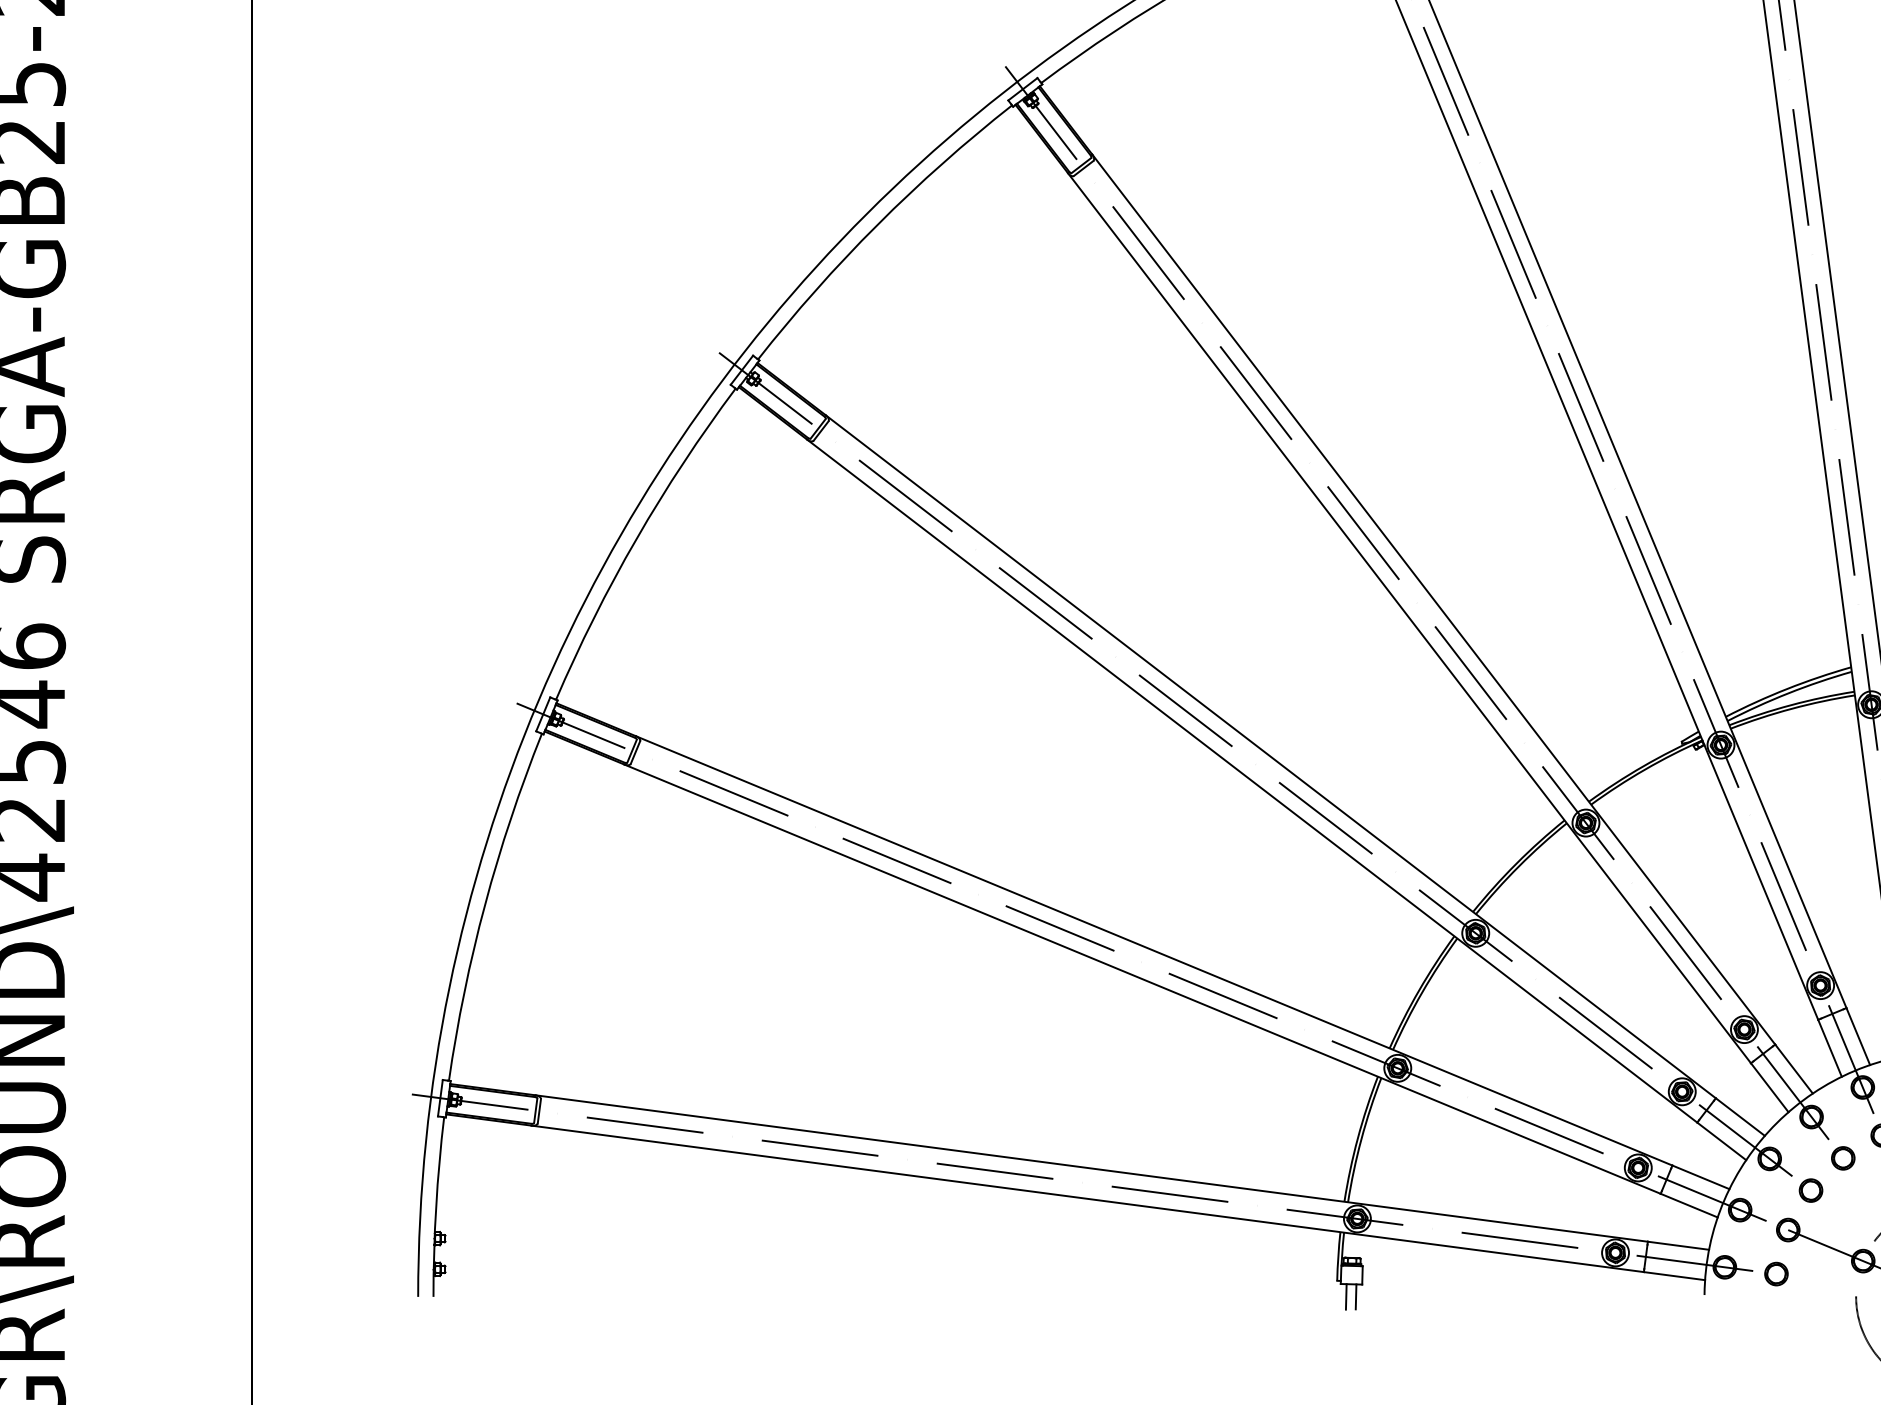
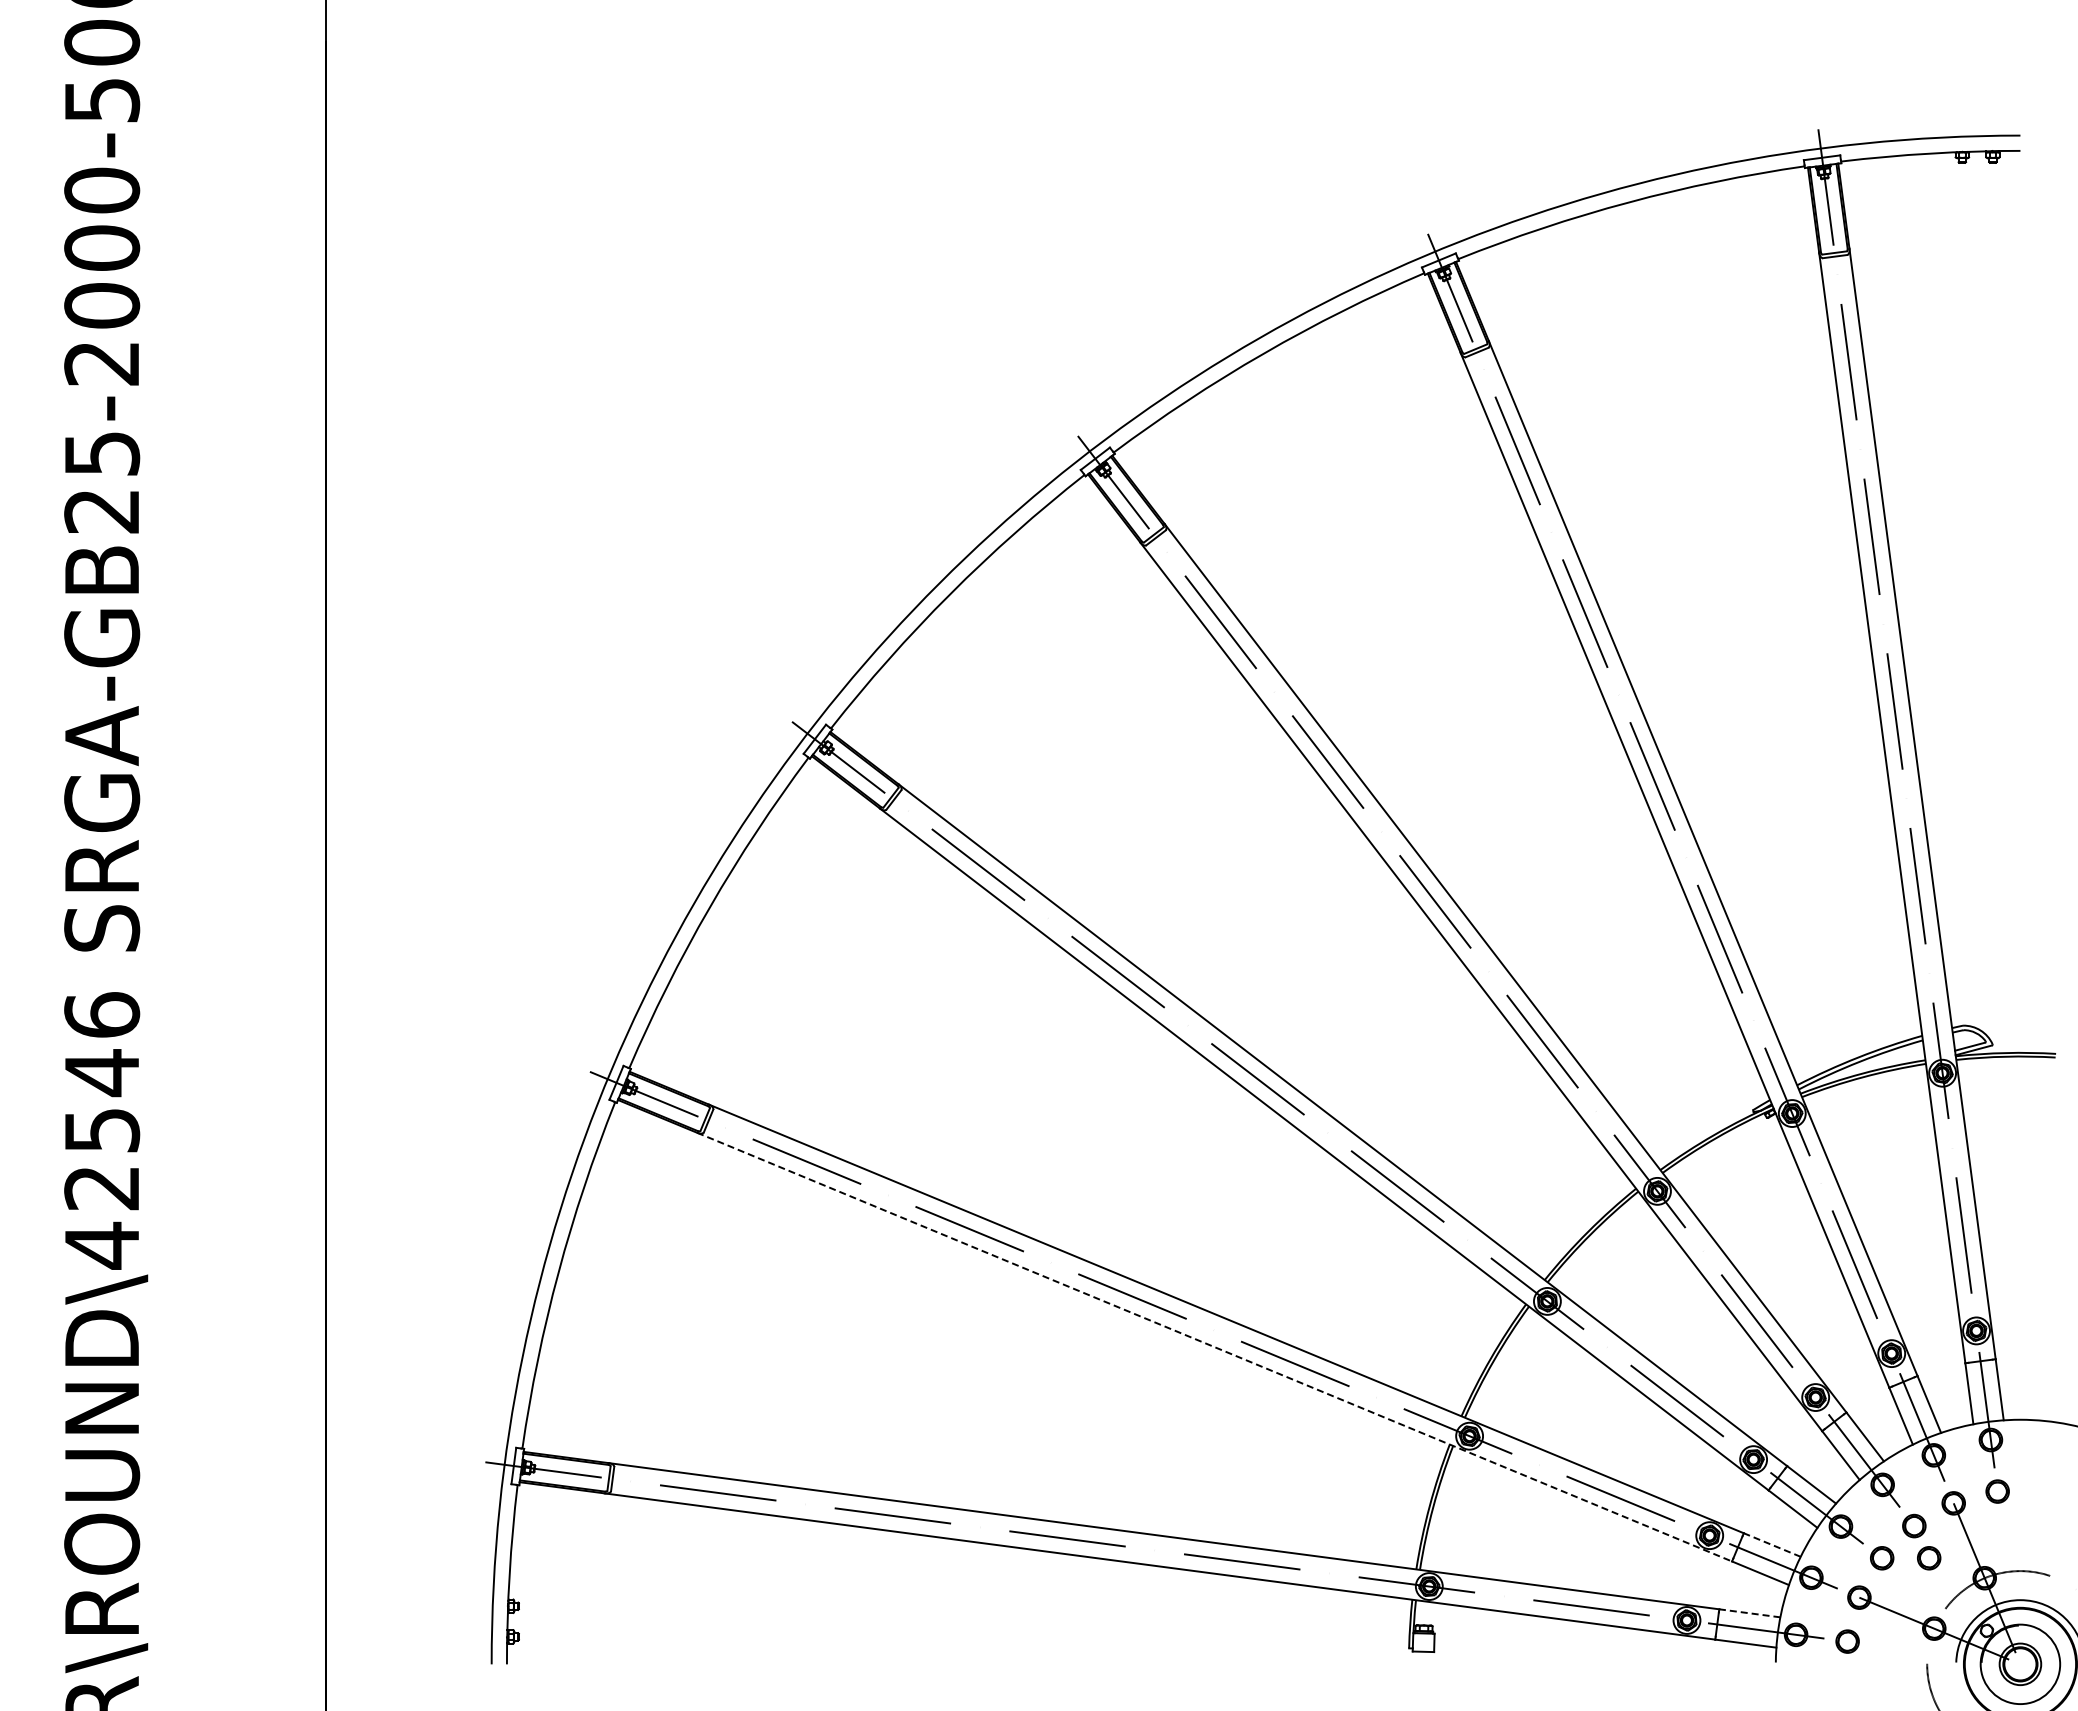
line: (1143, 979) -> (1215, 1347), solid -> dashed
line: (1701, 1177) -> (1772, 1545), solid -> dashed
part: (1858, 1190) -> (1929, 1558), added
line: (1678, 1245) -> (1749, 1613), solid -> dashed
line: (1355, 1296) -> (1427, 1663), removed
line: (1345, 1297) -> (1417, 1664), removed

